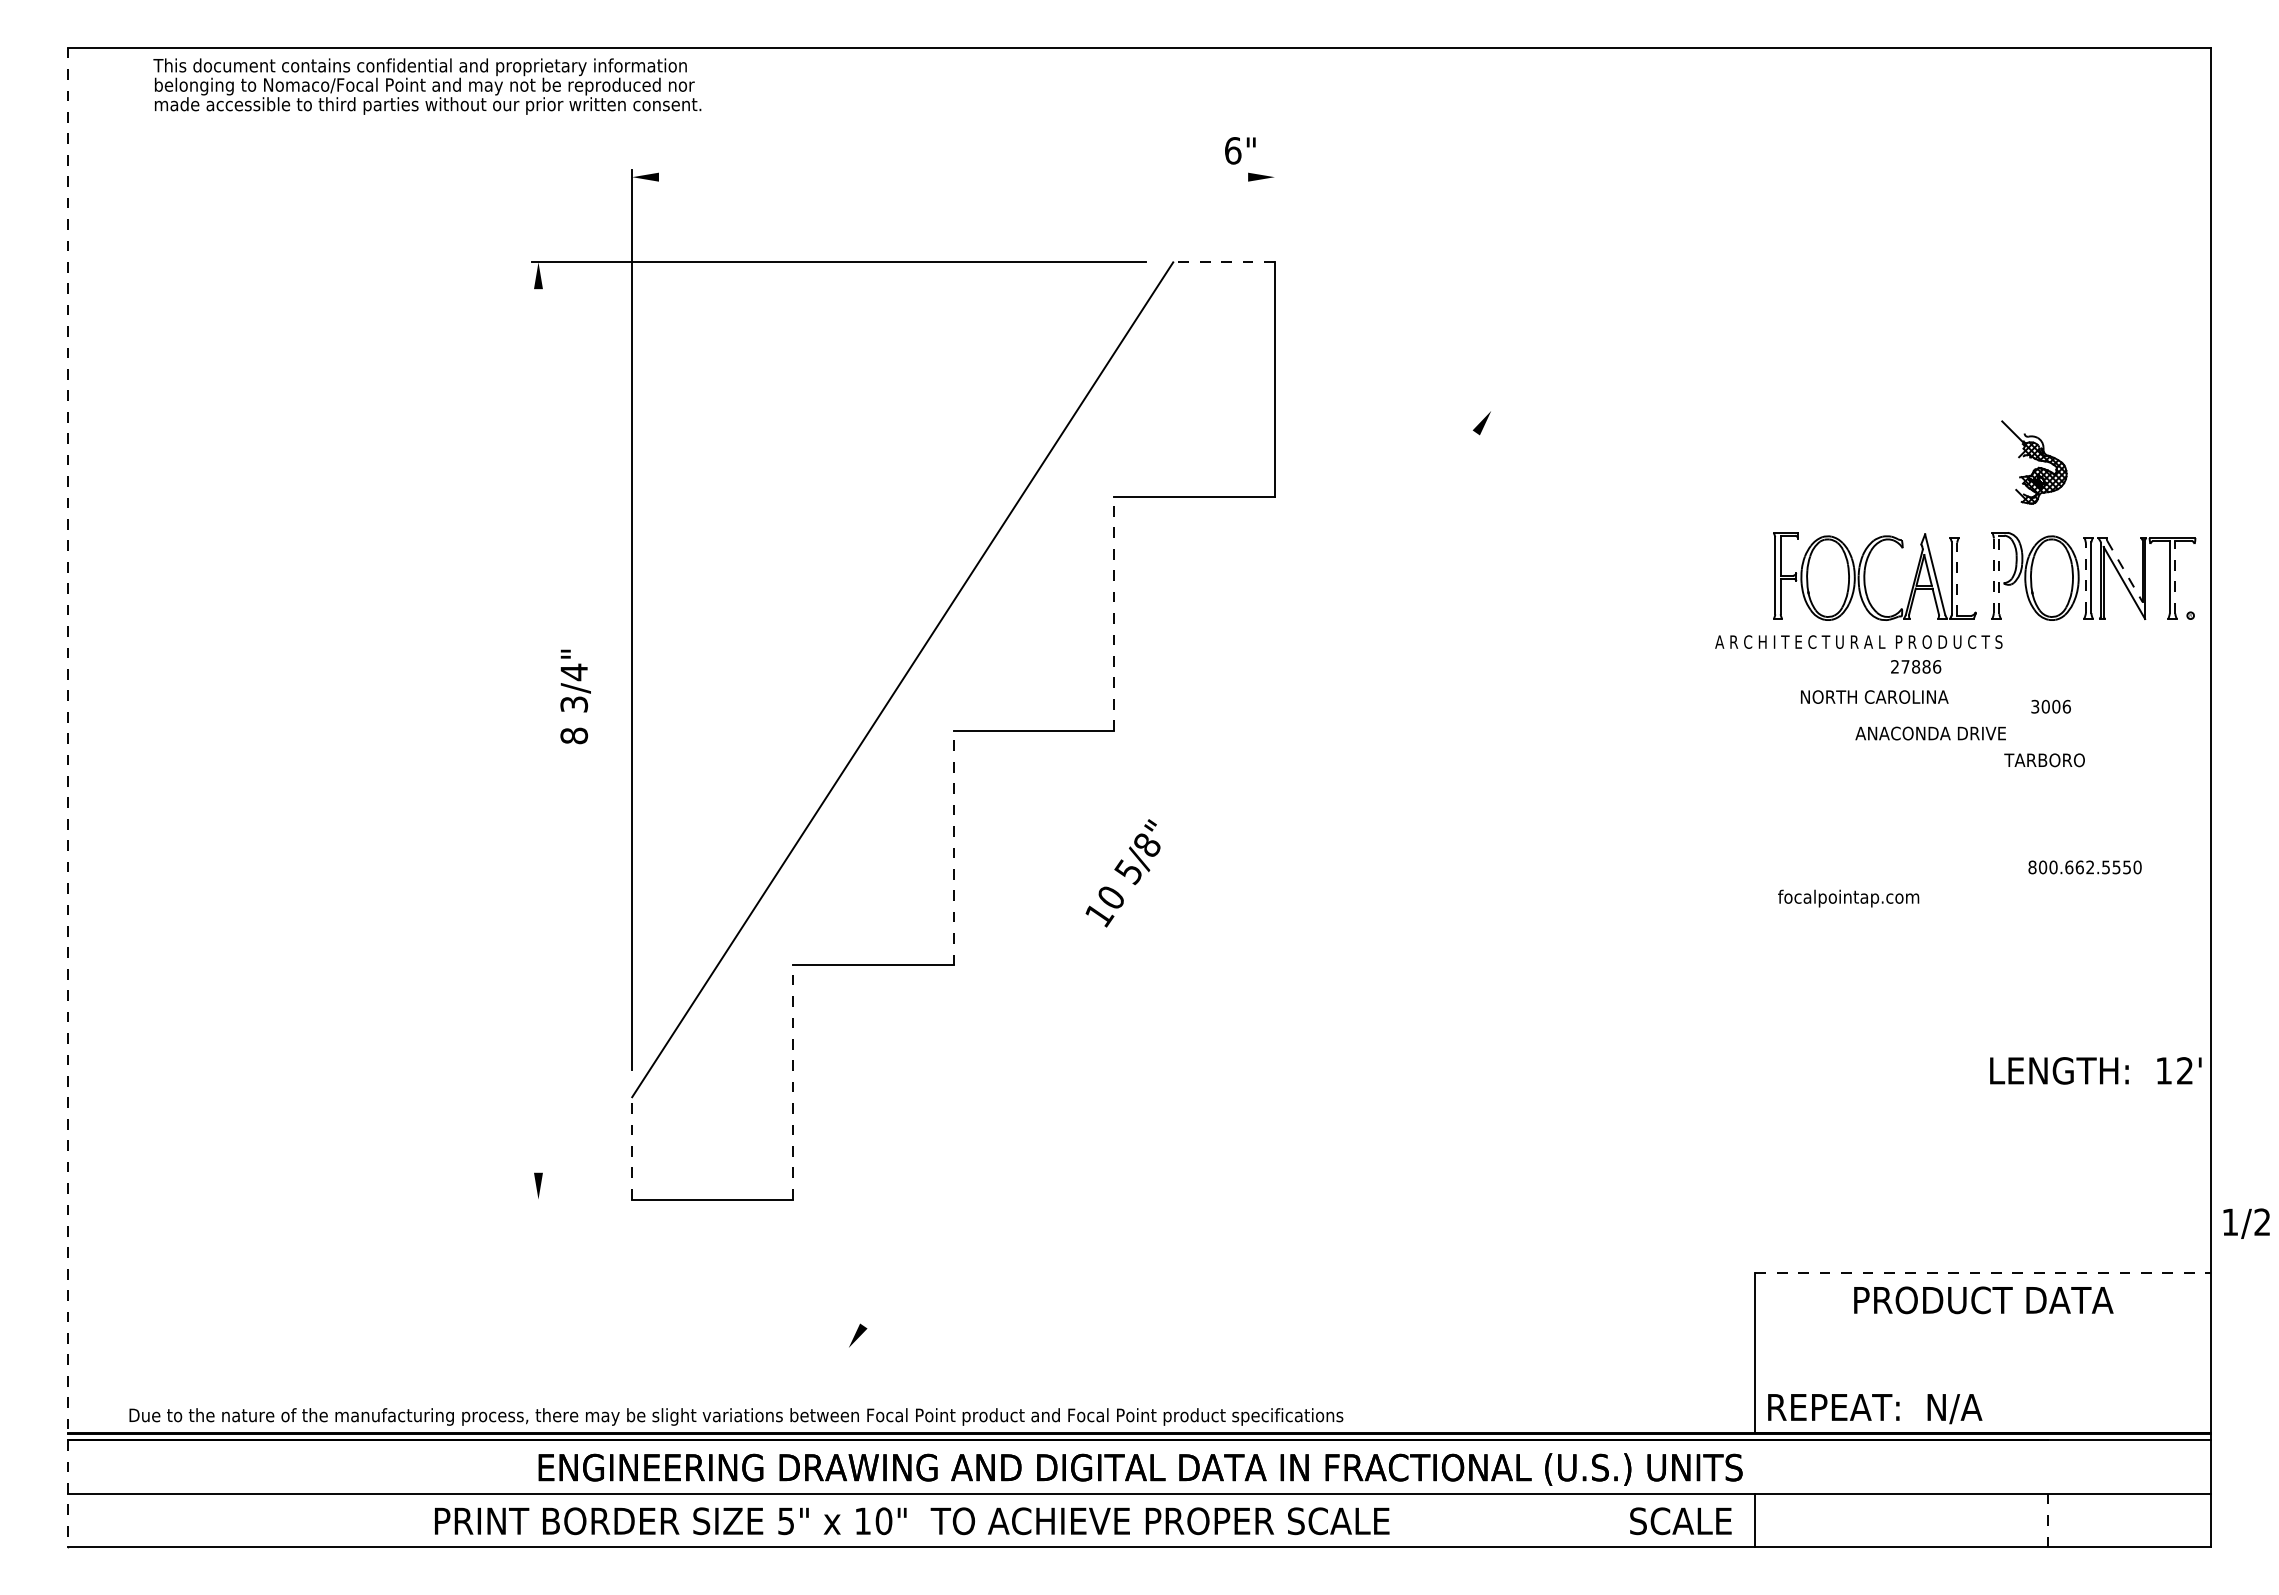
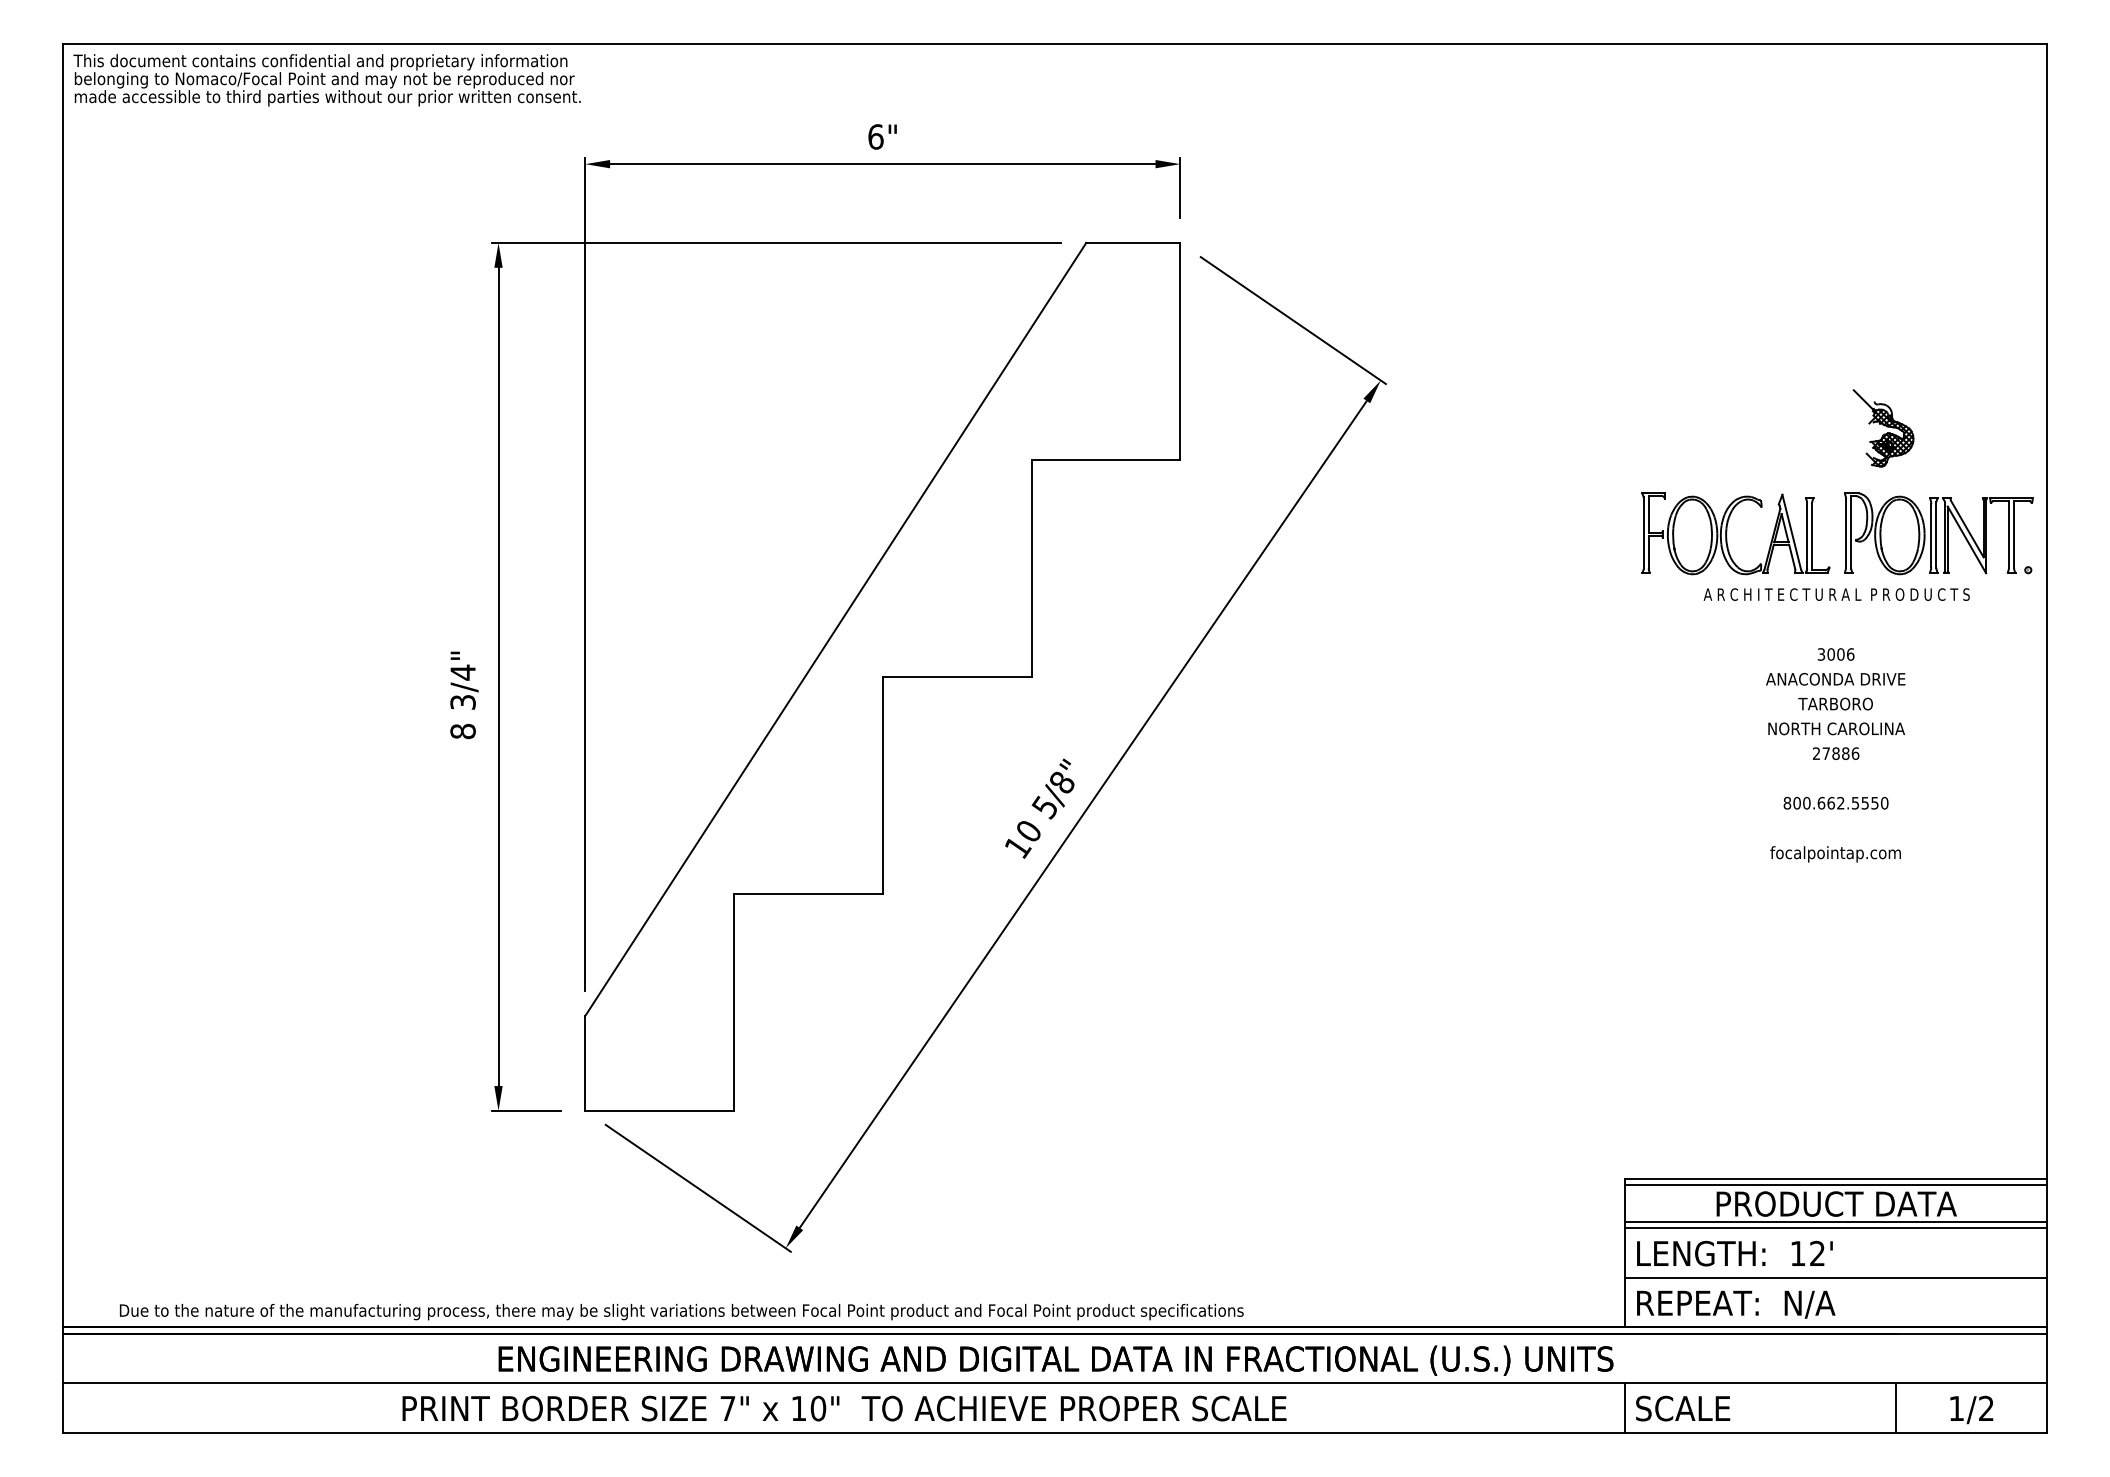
text: (427, 86) -> (327, 80), moved
text: (1240, 150) -> (882, 136), moved
line: (953, 177) -> (882, 164), added
line: (1274, 202) -> (1179, 187), added
line: (1224, 262) -> (1133, 243), dashed -> solid
line: (1396, 345) -> (1292, 319), added
line: (2125, 571) -> (1967, 529), dashed -> solid
line: (1999, 574) -> (1851, 532), dashed -> solid
line: (1993, 576) -> (1845, 533), dashed -> solid
line: (2175, 576) -> (2014, 533), dashed -> solid
line: (2085, 578) -> (1930, 535), dashed -> solid
line: (1957, 579) -> (1812, 536), dashed -> solid
line: (1114, 613) -> (1031, 568), dashed -> solid
text: (1858, 641) -> (1836, 594), moved
text: (1916, 666) -> (1836, 753), moved
text: (575, 696) -> (464, 694), moved
text: (1874, 696) -> (1836, 728), moved
text: (2050, 706) -> (1835, 654), moved
line: (538, 730) -> (498, 676), added
text: (1930, 733) -> (1835, 679), moved
text: (2044, 760) -> (1835, 704), moved
line: (68, 797) -> (63, 738), dashed -> solid
line: (953, 847) -> (882, 784), dashed -> solid
text: (2084, 867) -> (1835, 803), moved
line: (1169, 878) -> (1082, 813), added
text: (1848, 898) -> (1835, 854), moved
text: (2095, 1070) -> (1734, 1253), moved
line: (792, 1081) -> (733, 1001), dashed -> solid
line: (632, 1147) -> (585, 1062), dashed -> solid
line: (568, 1199) -> (526, 1110), added
text: (2246, 1223) -> (1971, 1409), moved
line: (1983, 1272) -> (1836, 1178), dashed -> solid
line: (1982, 1279) -> (1835, 1184), added
line: (754, 1282) -> (698, 1187), added
line: (1982, 1319) -> (1835, 1221), added
line: (1982, 1326) -> (1835, 1228), added
line: (1982, 1379) -> (1835, 1277), added
line: (2047, 1520) -> (1895, 1407), dashed -> solid
text: (785, 1521) -> (727, 1408), 5" -> 7"
text: (1680, 1521) -> (1682, 1408), moved

